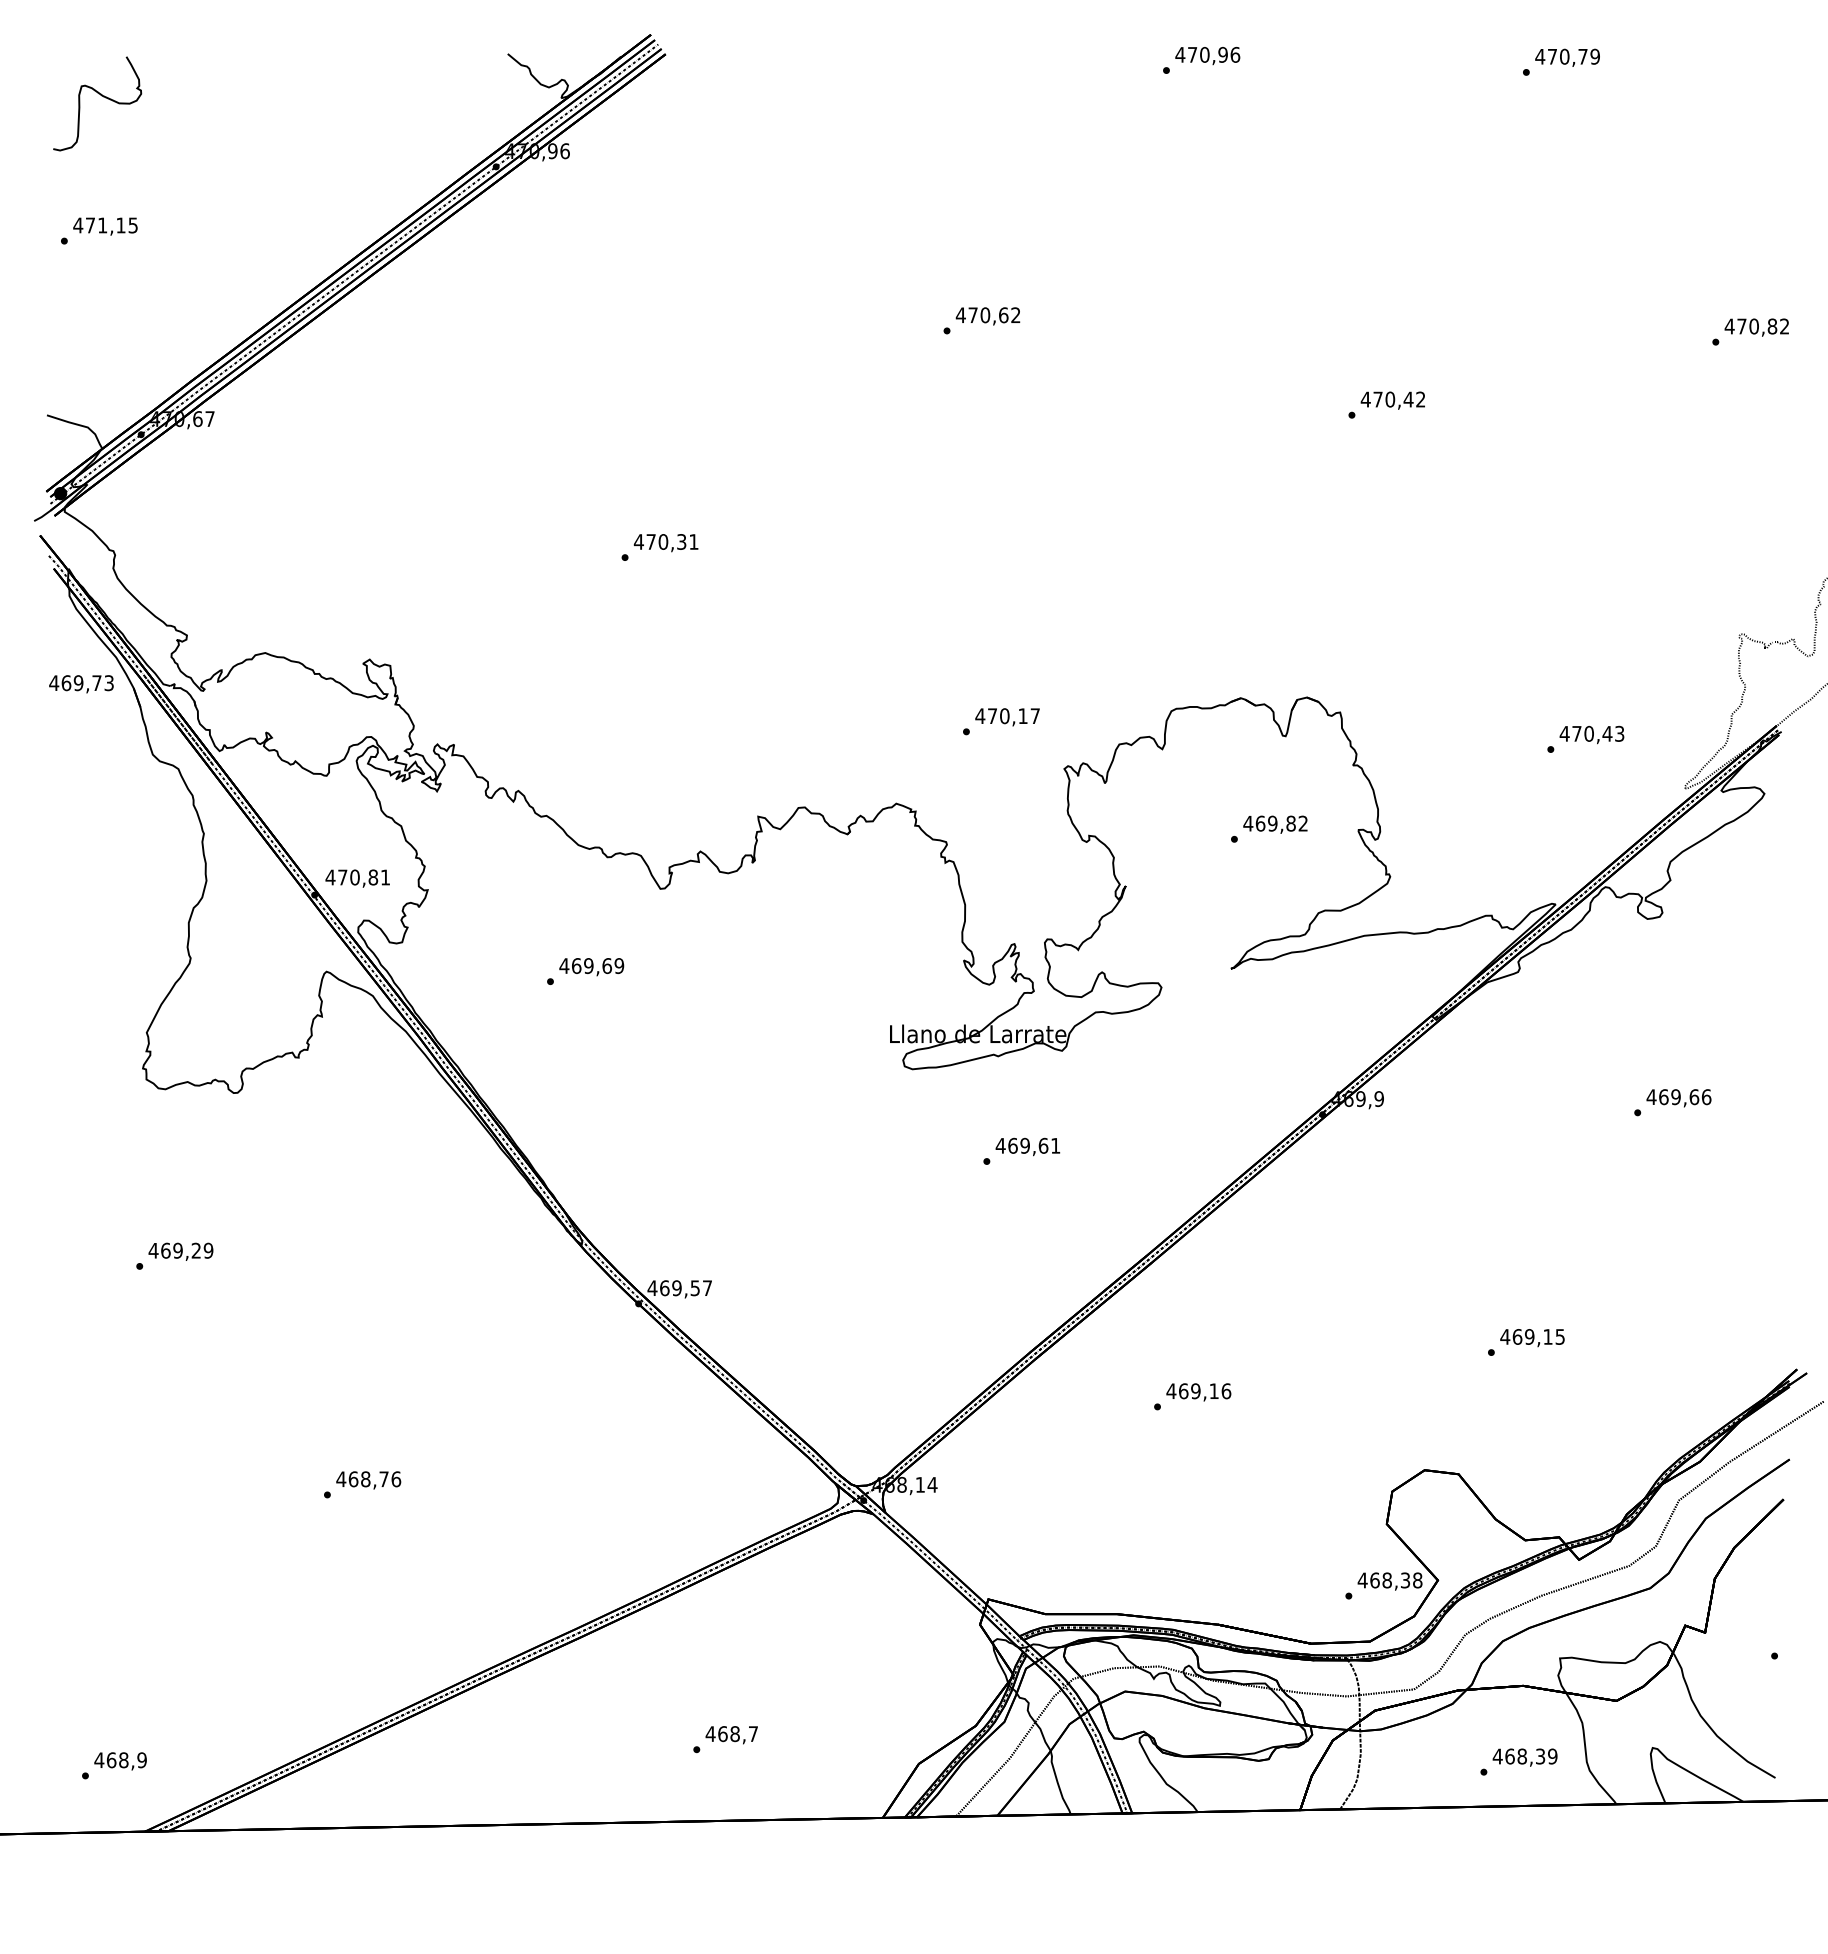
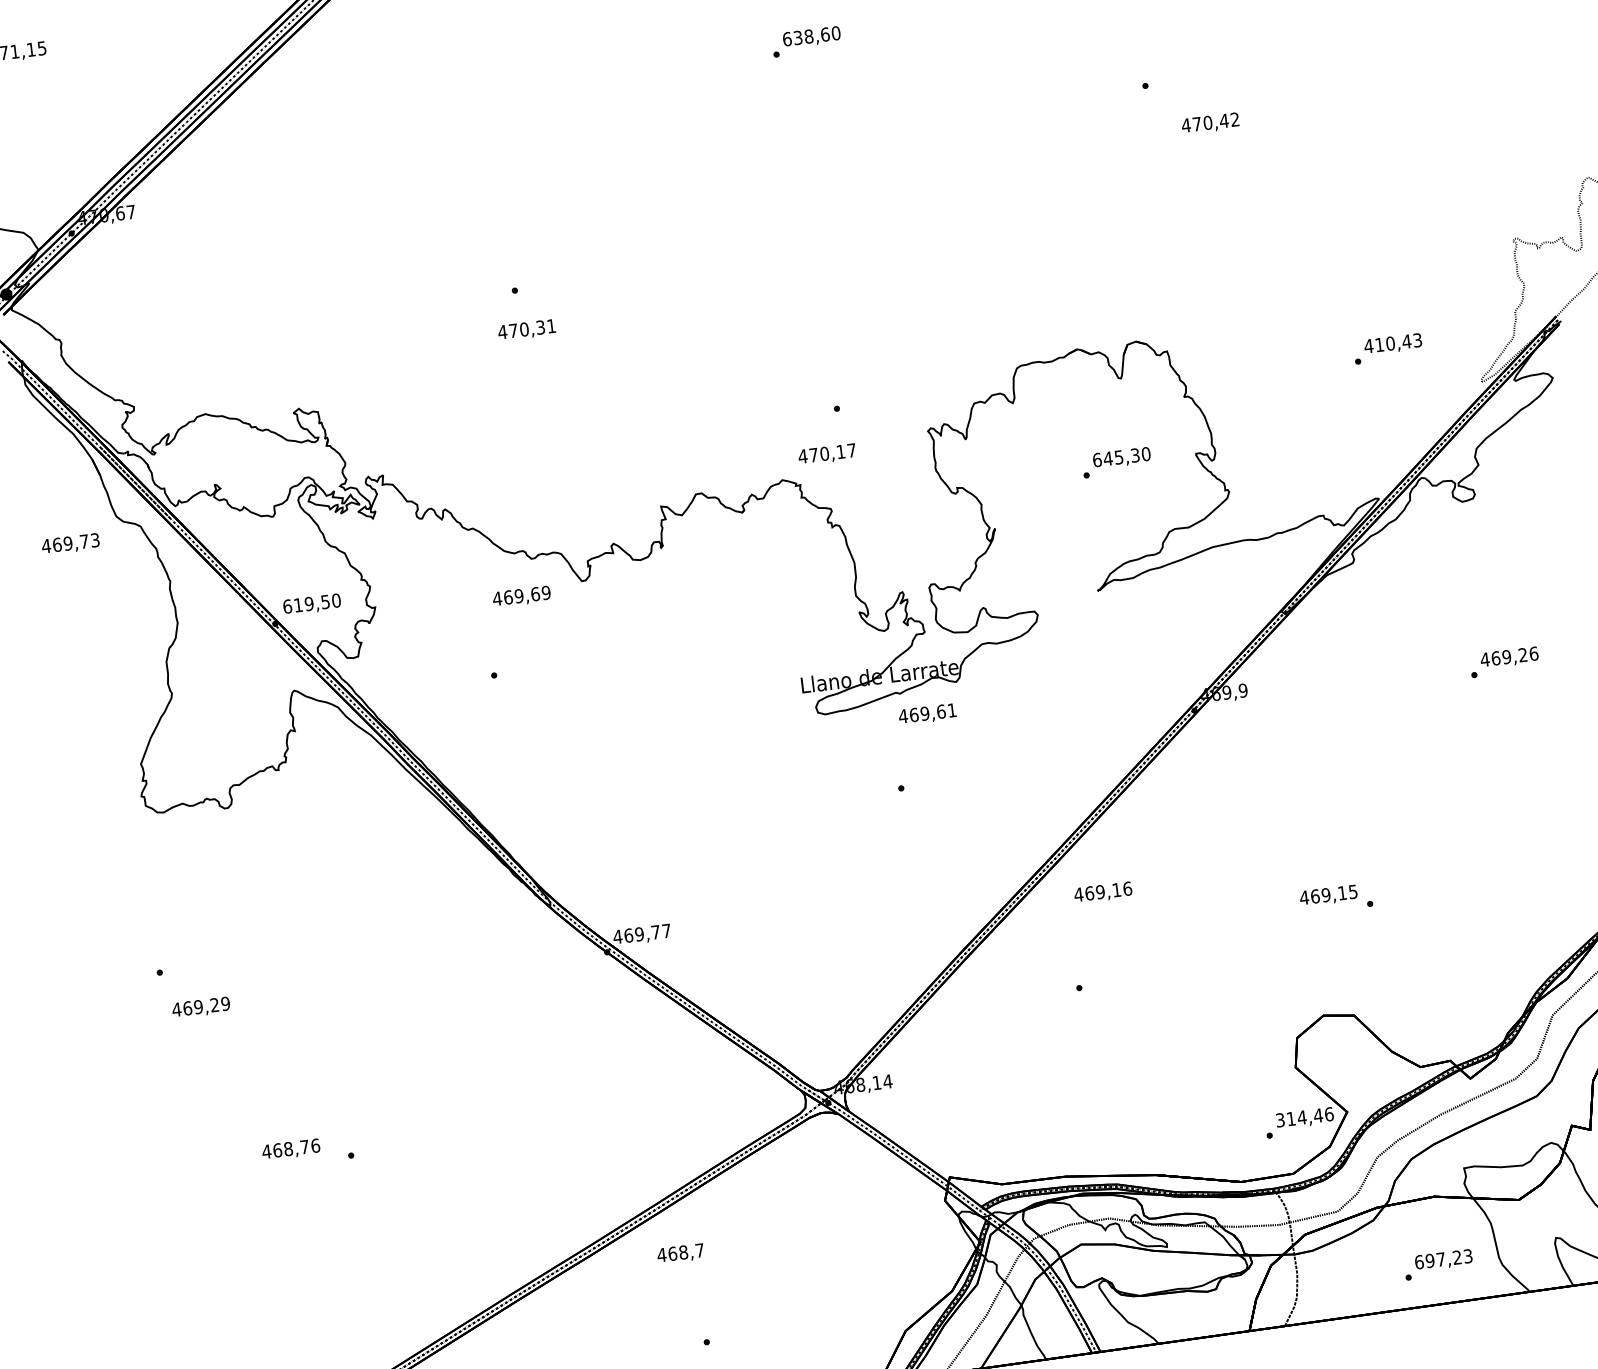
text: (987, 315) -> (810, 36), 470,62 -> 638,60
text: (1392, 400) -> (1210, 123), moved
text: (665, 543) -> (526, 330), moved
text: (81, 684) -> (70, 544), moved
text: (1007, 717) -> (827, 454), moved
text: (1576, 733) -> (1379, 344), 470,43 -> 410,43
text: (1275, 823) -> (1121, 456), 469,82 -> 645,30
text: (357, 877) -> (311, 603), 470,81 -> 619,50
text: (591, 967) -> (521, 597), moved
text: (1694, 1097) -> (1523, 655), 469,66 -> 469,26
text: (1027, 1146) -> (927, 714), moved
text: (180, 1251) -> (200, 1007), moved
text: (694, 1288) -> (655, 932), 469,57 -> 469,77
text: (1532, 1338) -> (1328, 896), moved
text: (1198, 1392) -> (1102, 892), moved
text: (368, 1480) -> (291, 1149), moved
text: (1389, 1580) -> (1304, 1117), 468,38 -> 314,46
text: (731, 1735) -> (680, 1254), moved
text: (1524, 1756) -> (1443, 1259), 468,39 -> 697,23

